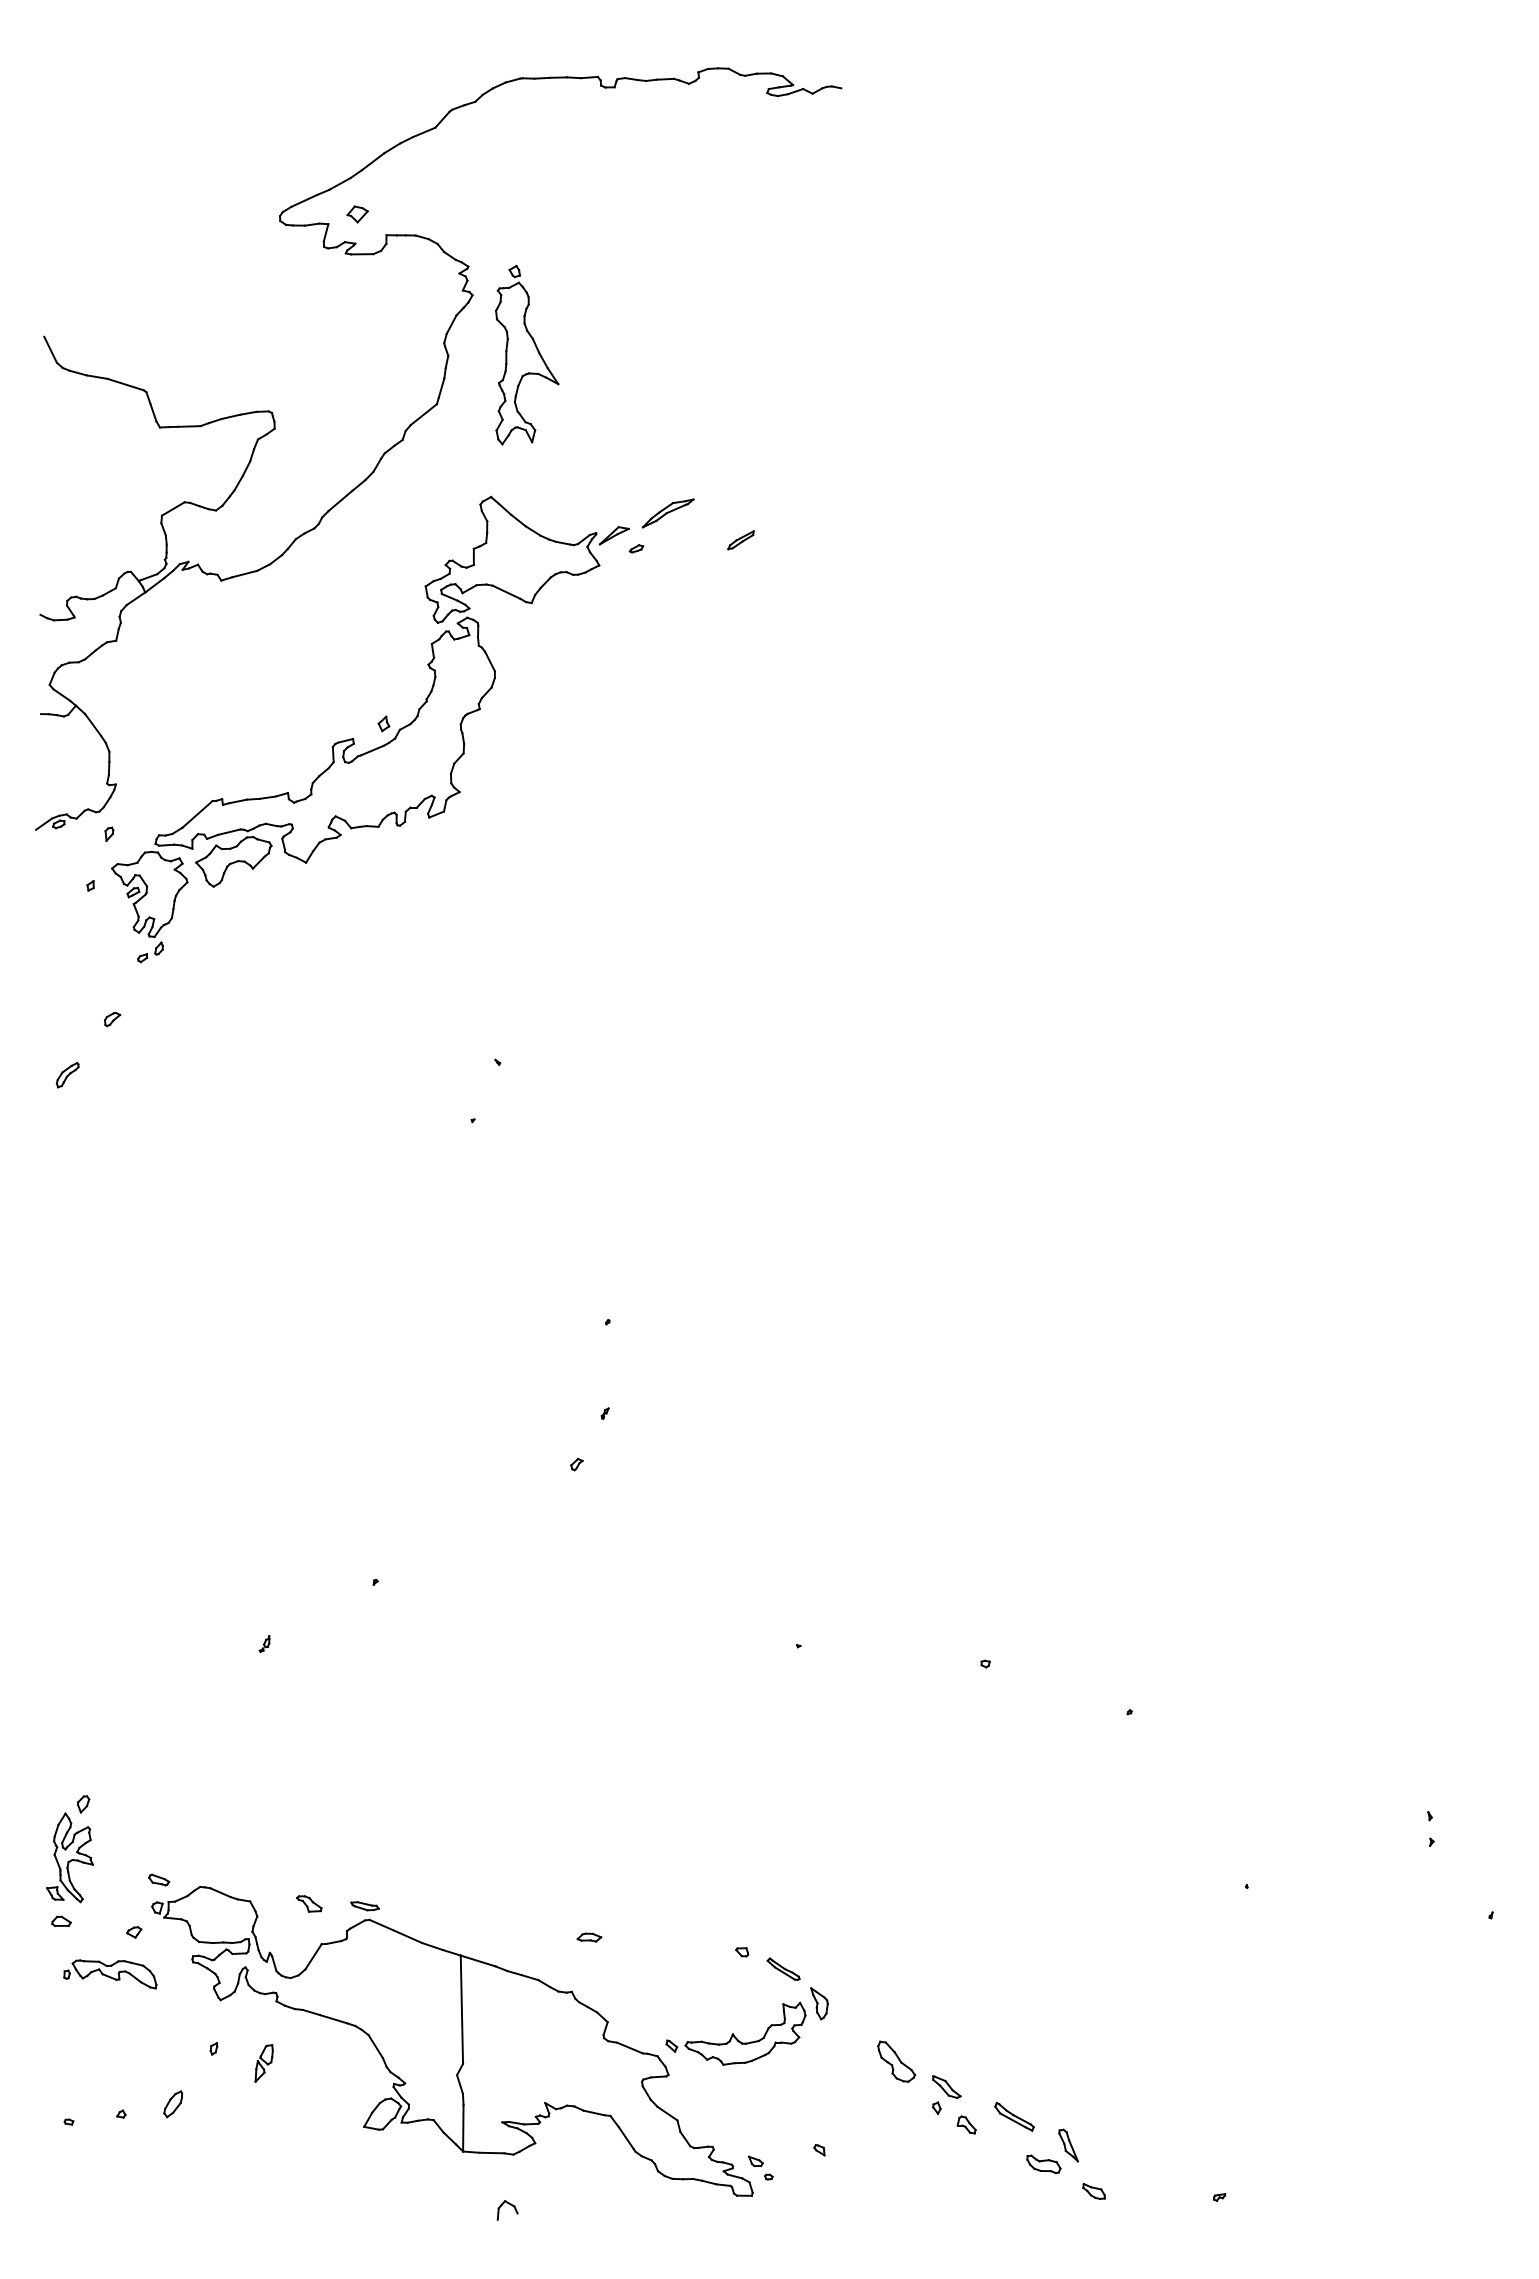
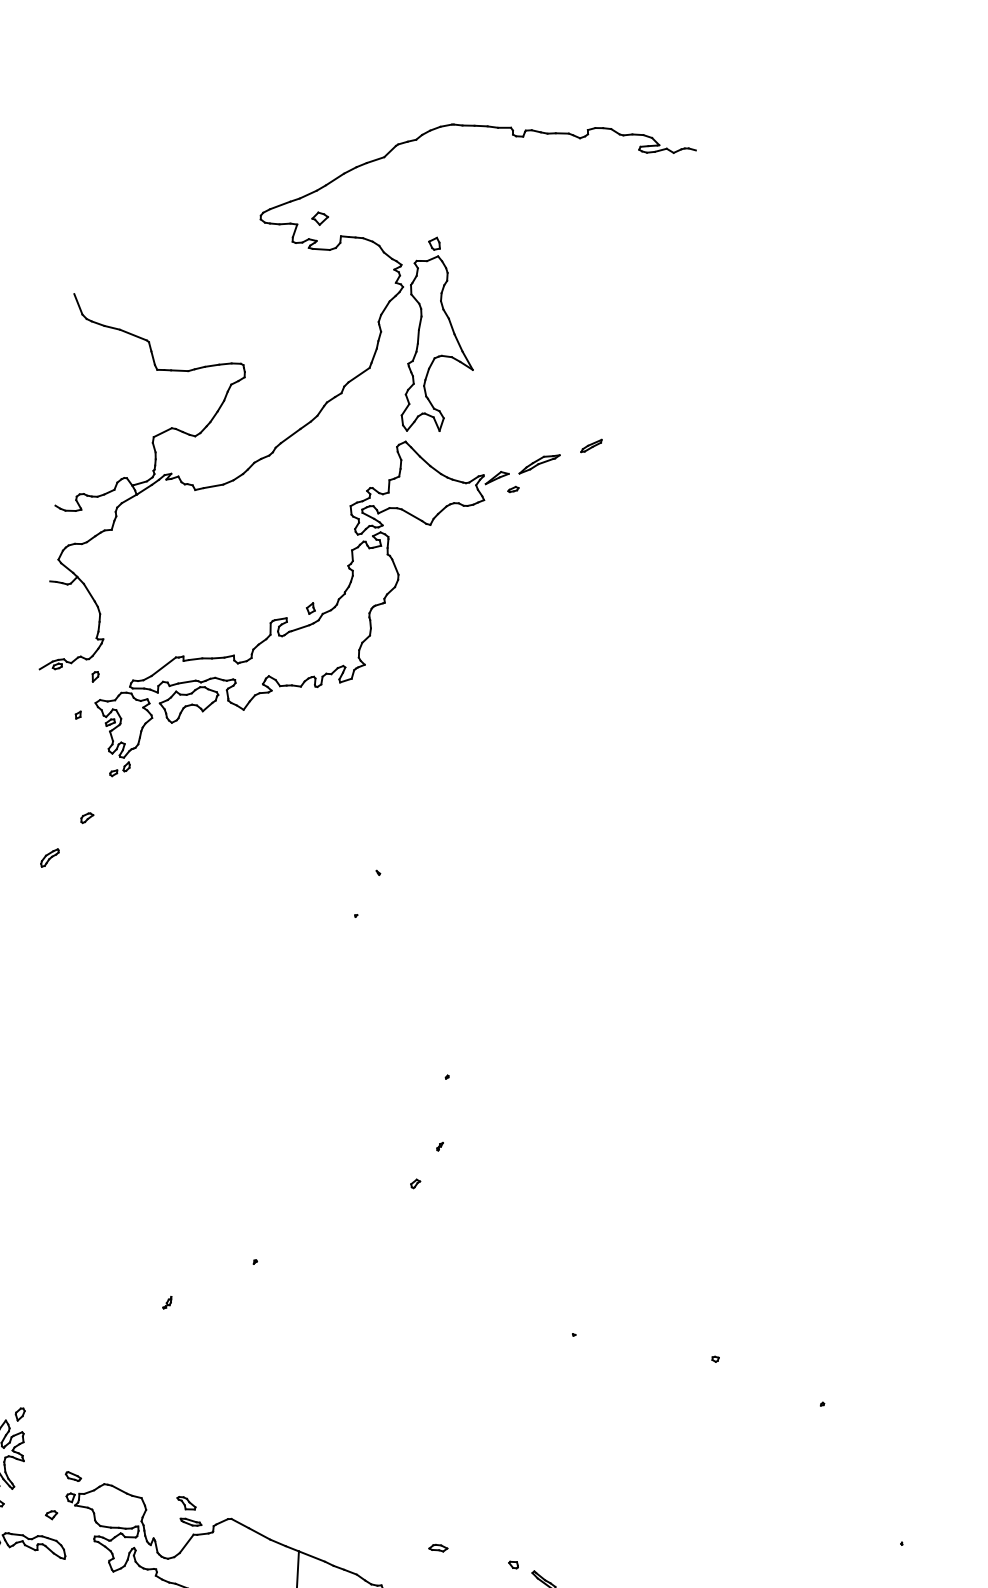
part: (526, 354) -> (440, 335), size x1.43
part: (740, 540) -> (591, 446), moved
part: (364, 1906) -> (190, 1522), moved
part: (589, 1937) -> (438, 1548), moved

